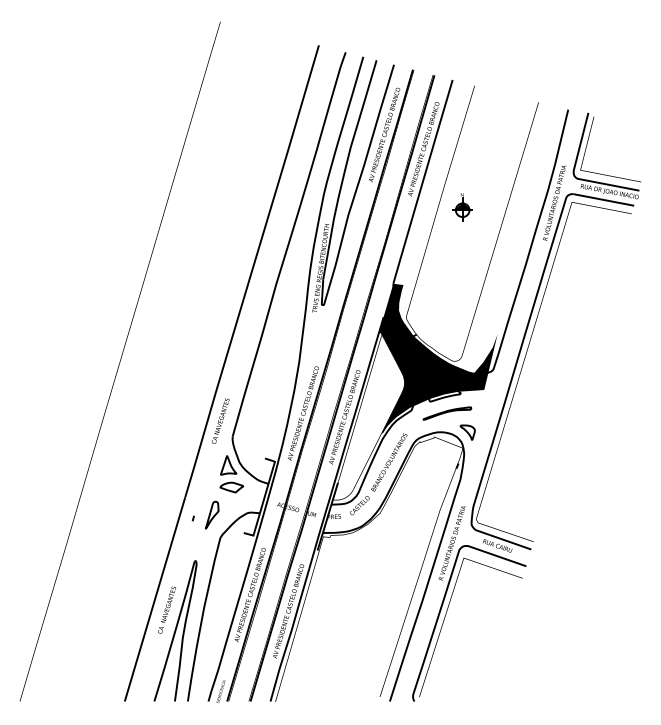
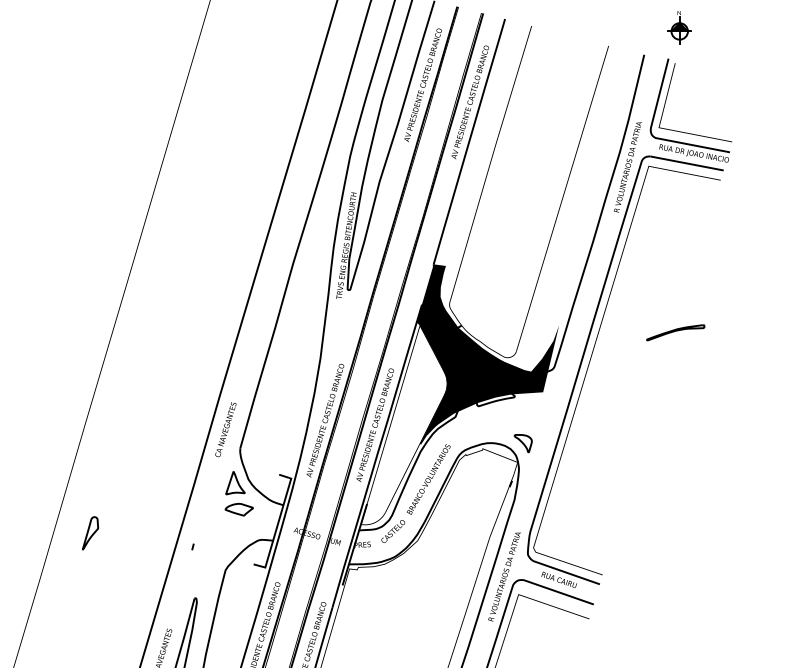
part: (462, 207) -> (679, 28), moved
part: (447, 413) -> (675, 332), moved
part: (212, 514) -> (90, 532), moved

